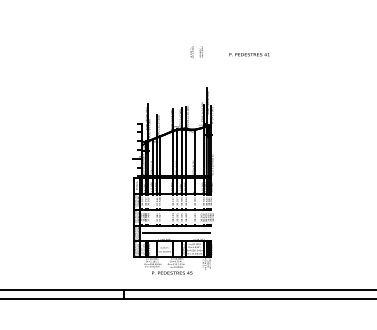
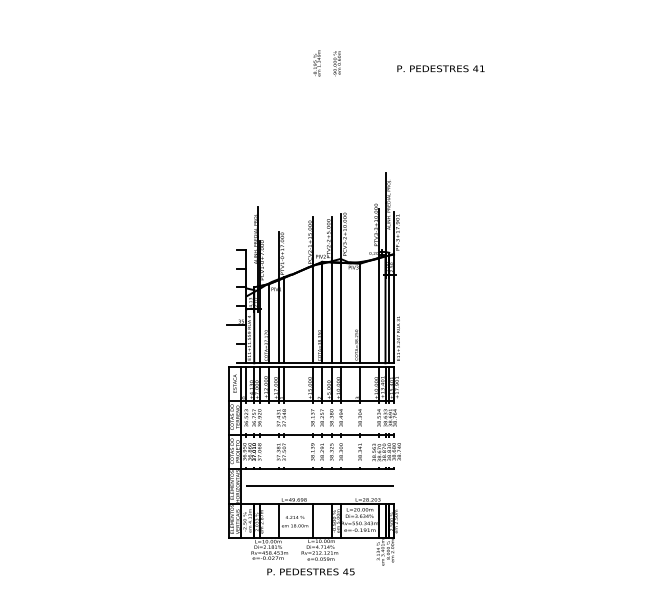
text: (229, 52) -> (397, 64), moved

